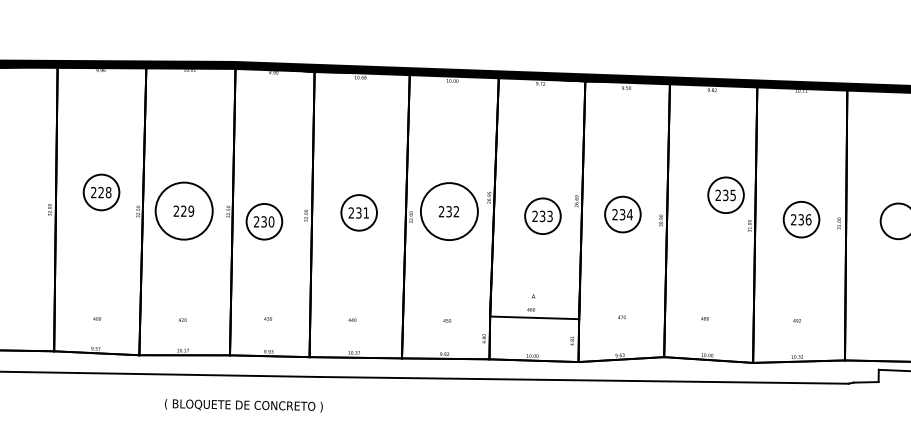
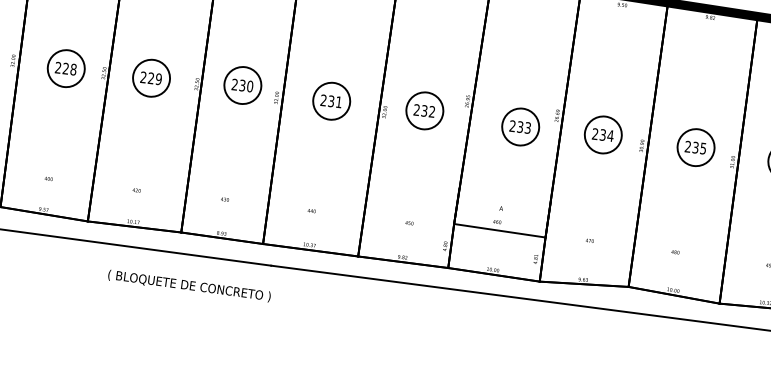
part: (101, 192) -> (66, 68), moved
part: (725, 194) -> (695, 146), moved
circle: (184, 210) -> (151, 77), size x0.62
circle: (449, 211) -> (424, 110), size x0.62
part: (264, 221) -> (242, 85), moved

